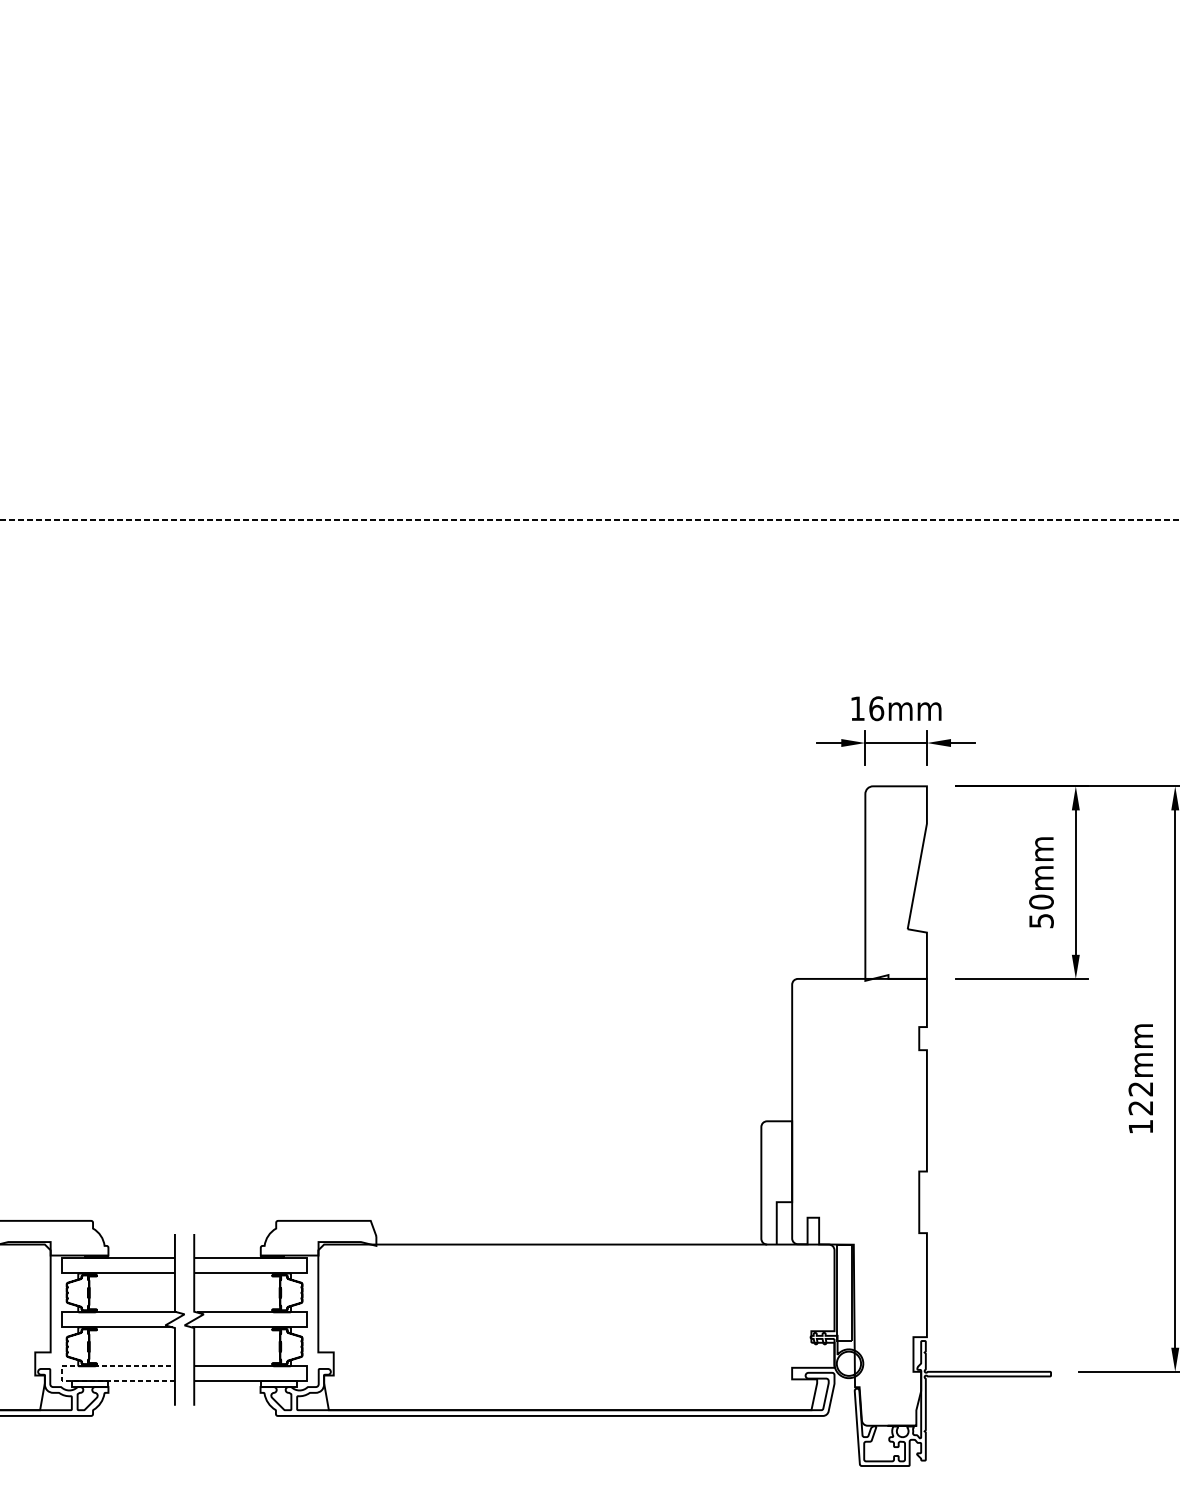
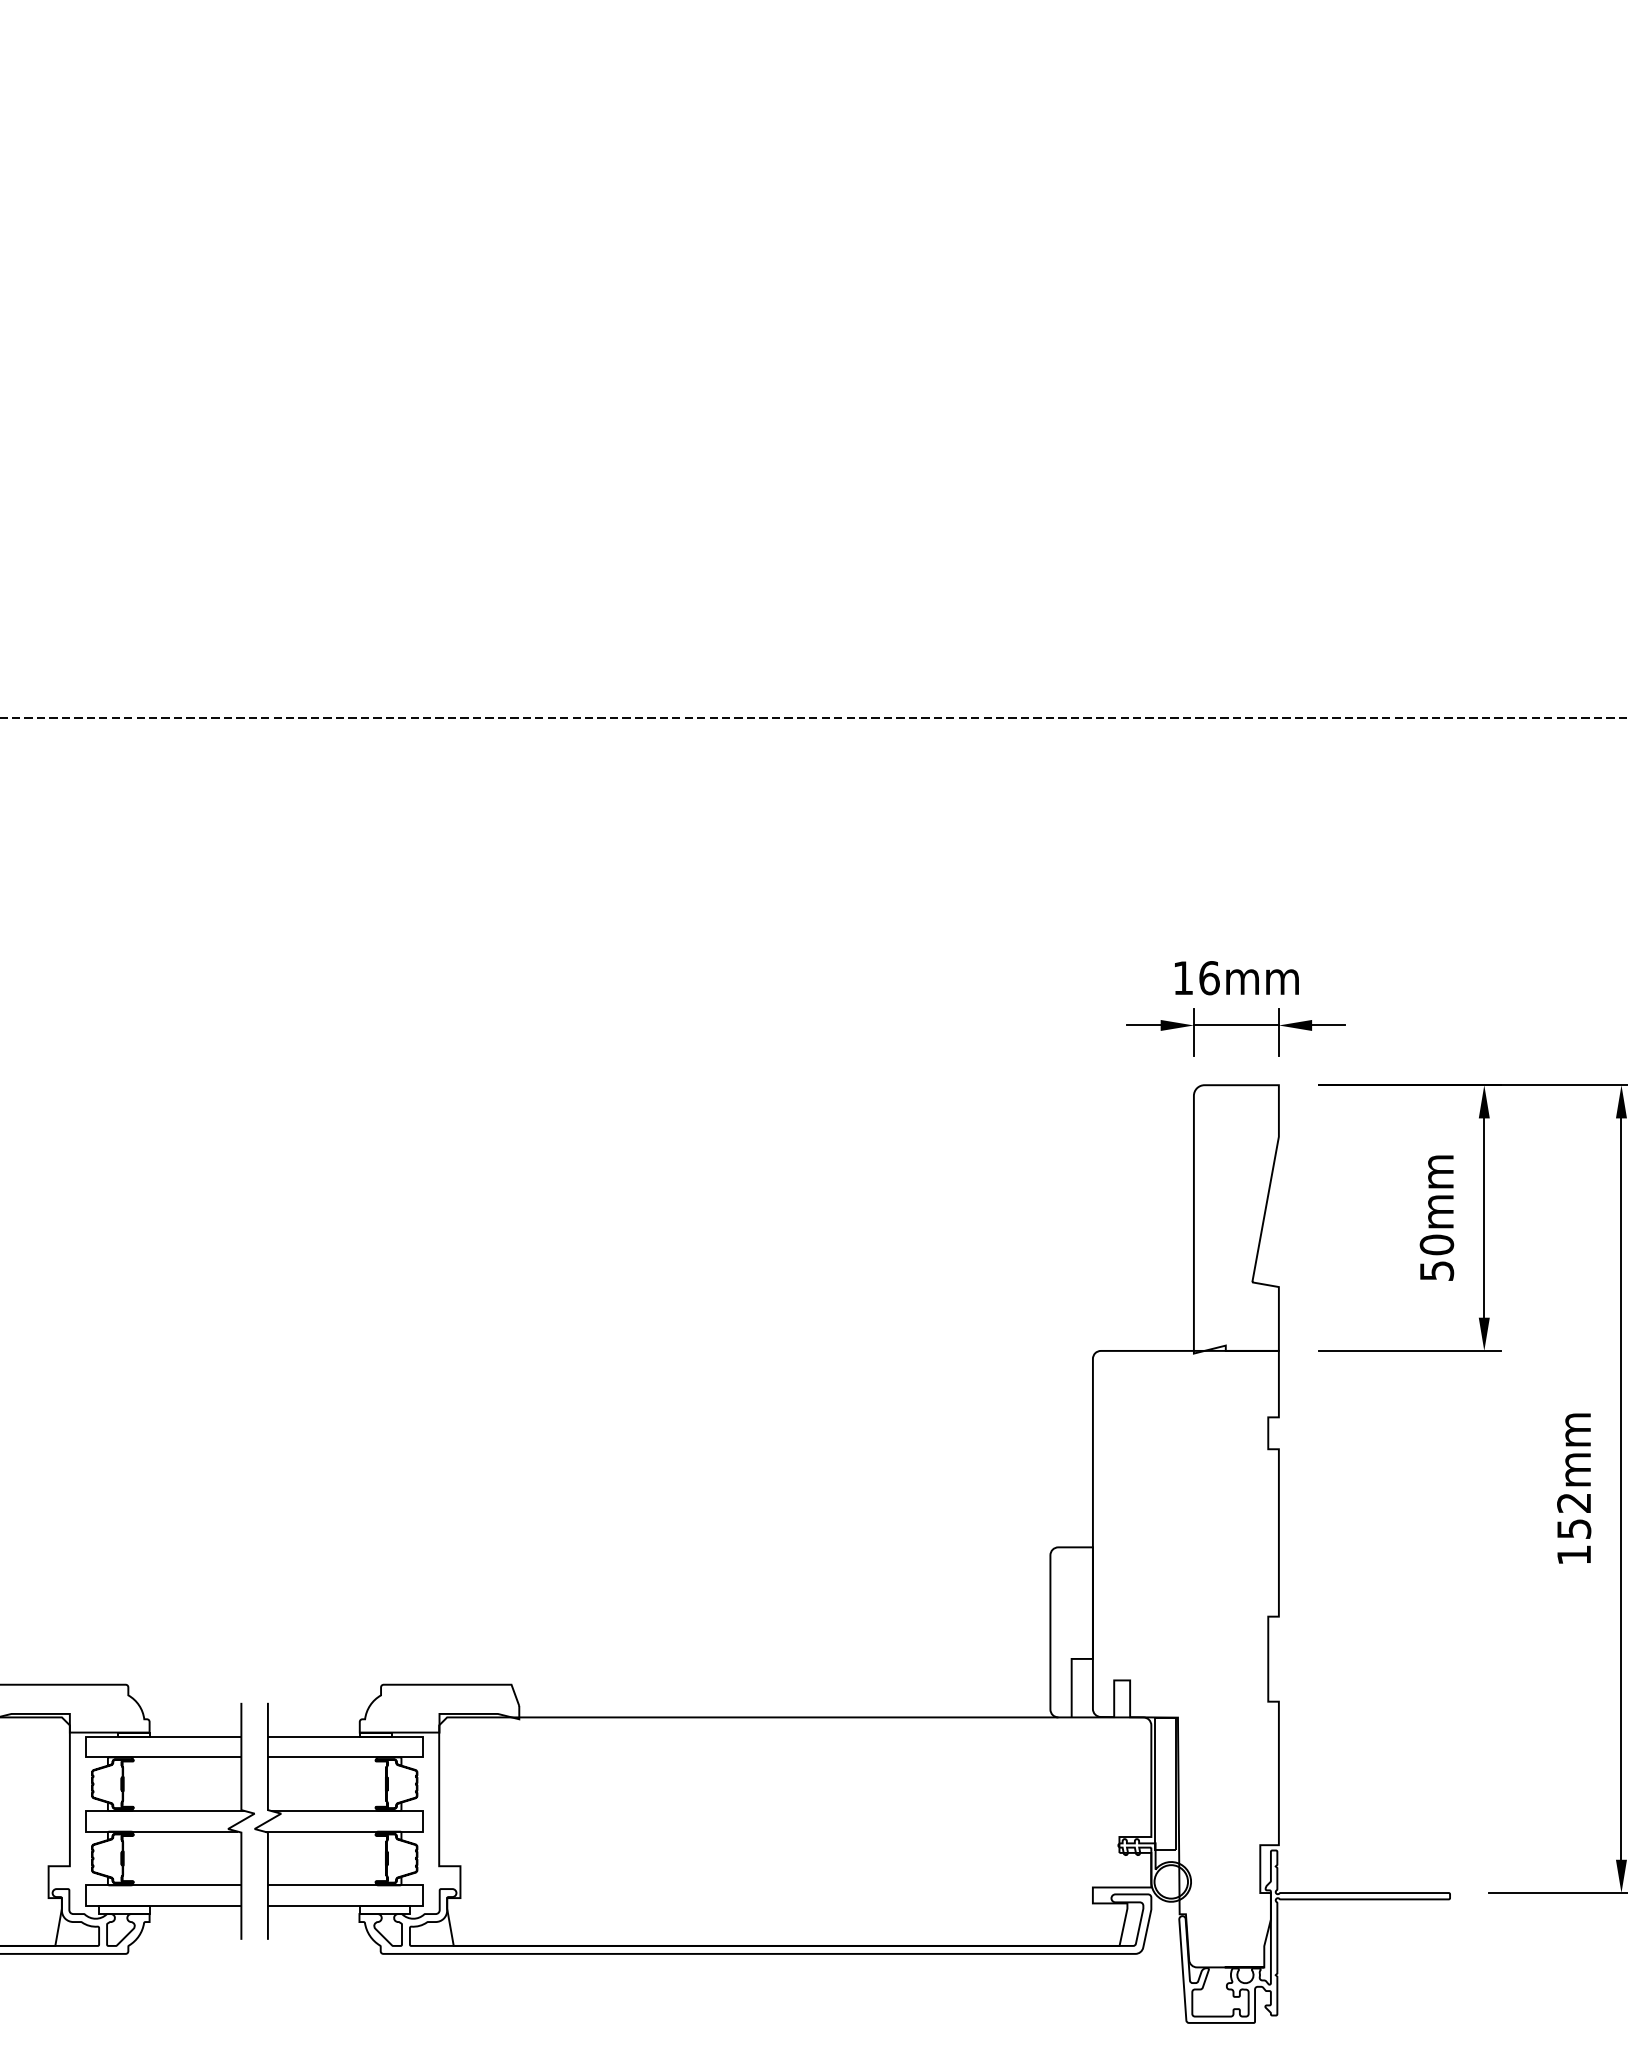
text: (1141, 1107) -> (1574, 1528), 122mm -> 152mm
line: (61, 1373) -> (85, 1895), dashed -> solid

